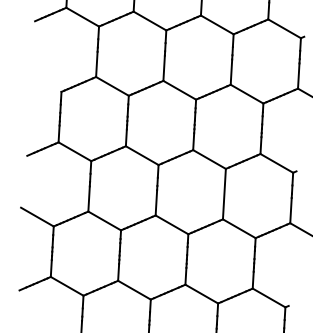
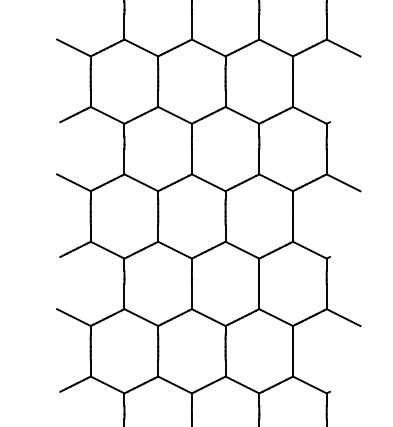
line: (44, 82) -> (73, 182), added

